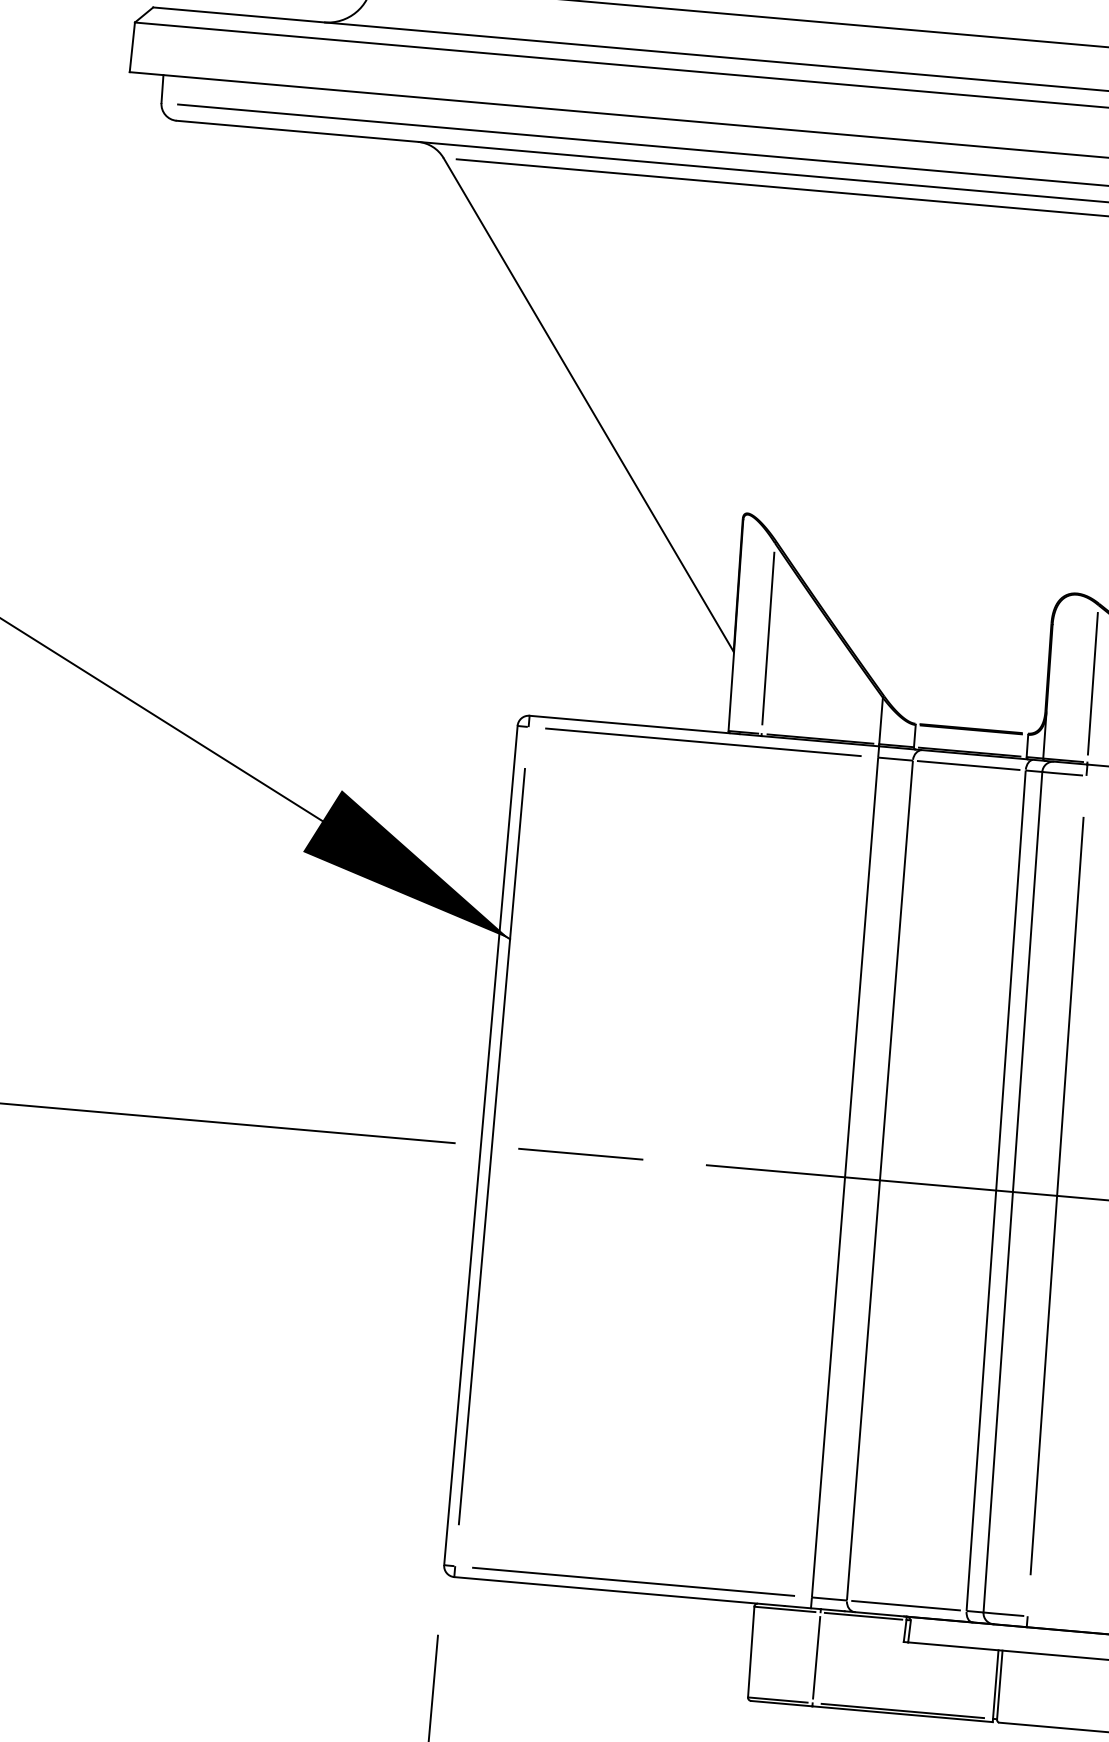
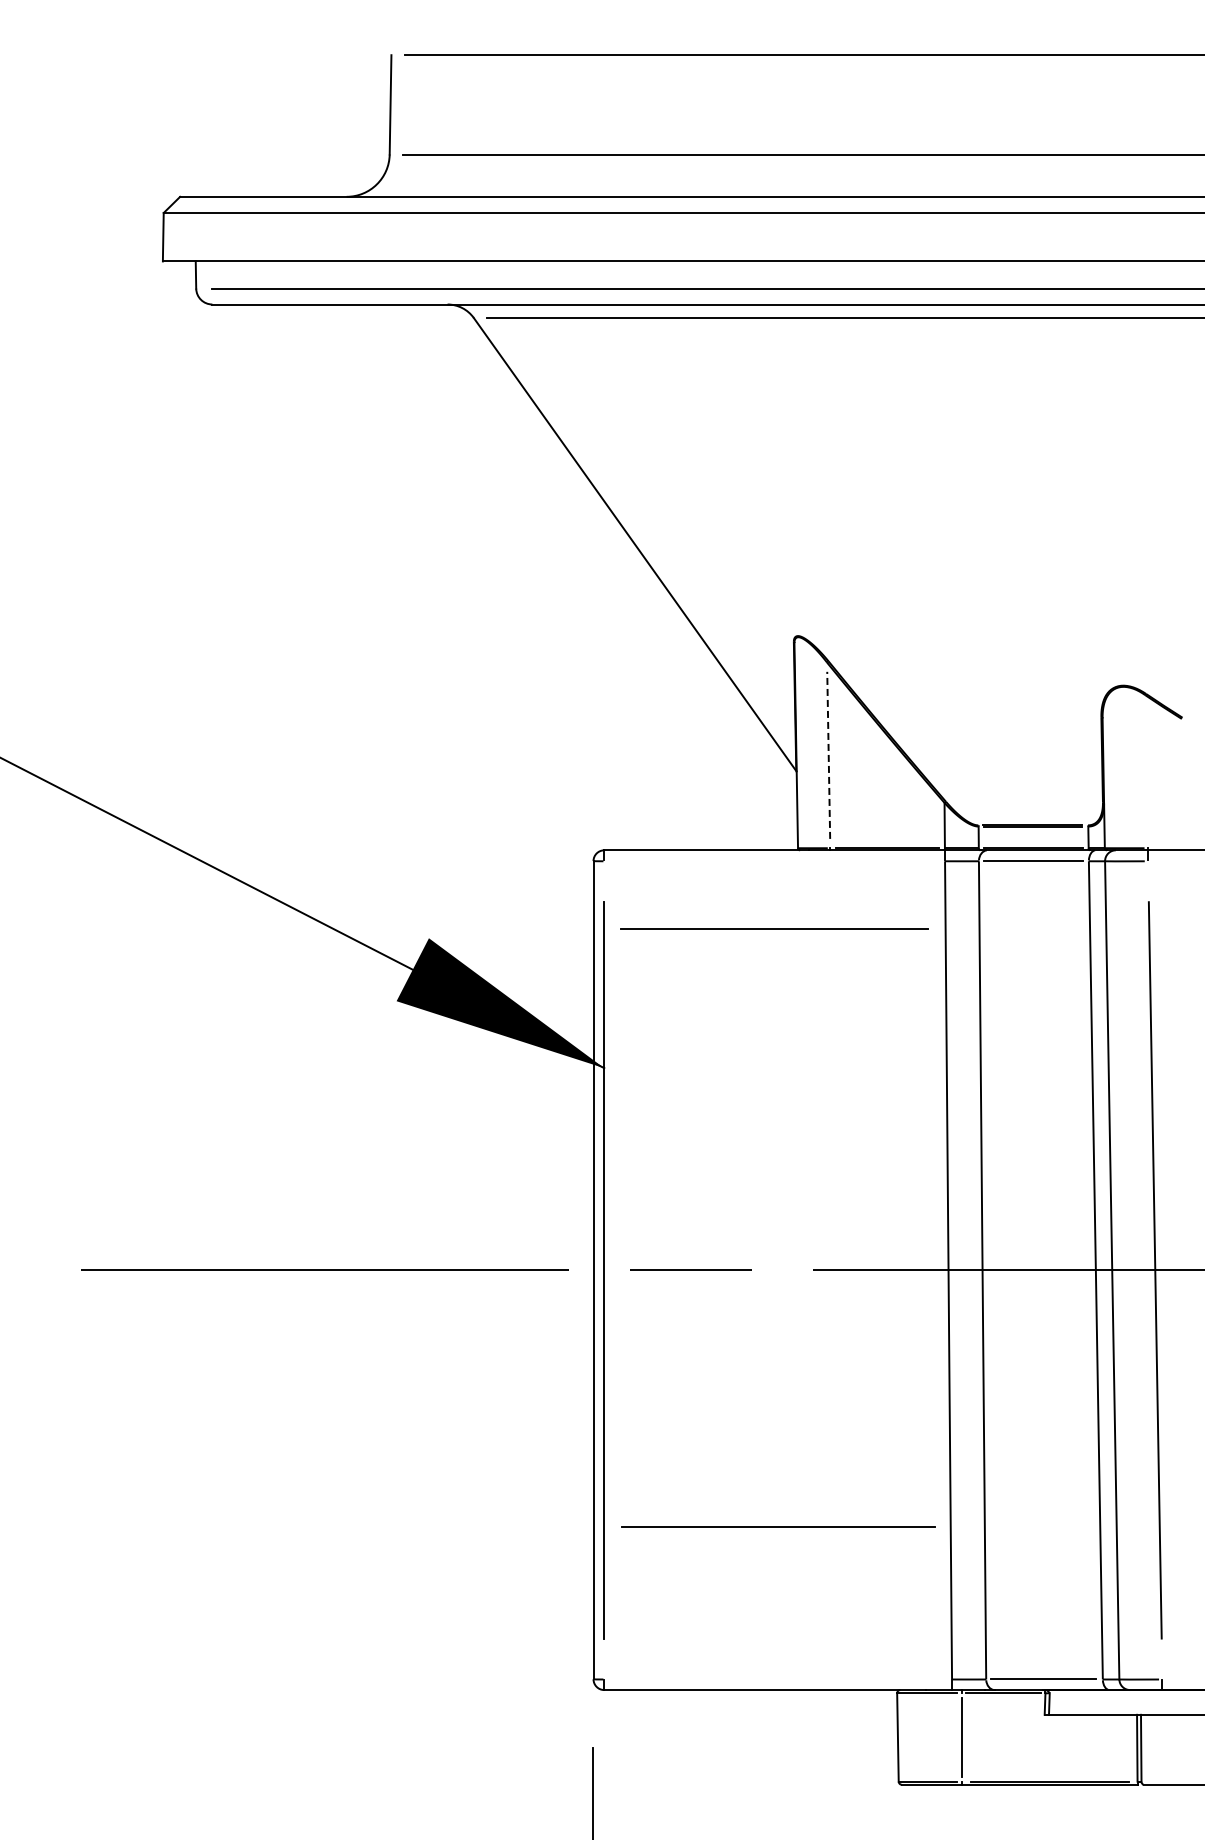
line: (768, 638) -> (828, 755), solid -> dashed
line: (1092, 683) -> (1146, 771), removed
line: (703, 741) -> (774, 928), moved
line: (634, 1580) -> (778, 1526), moved

